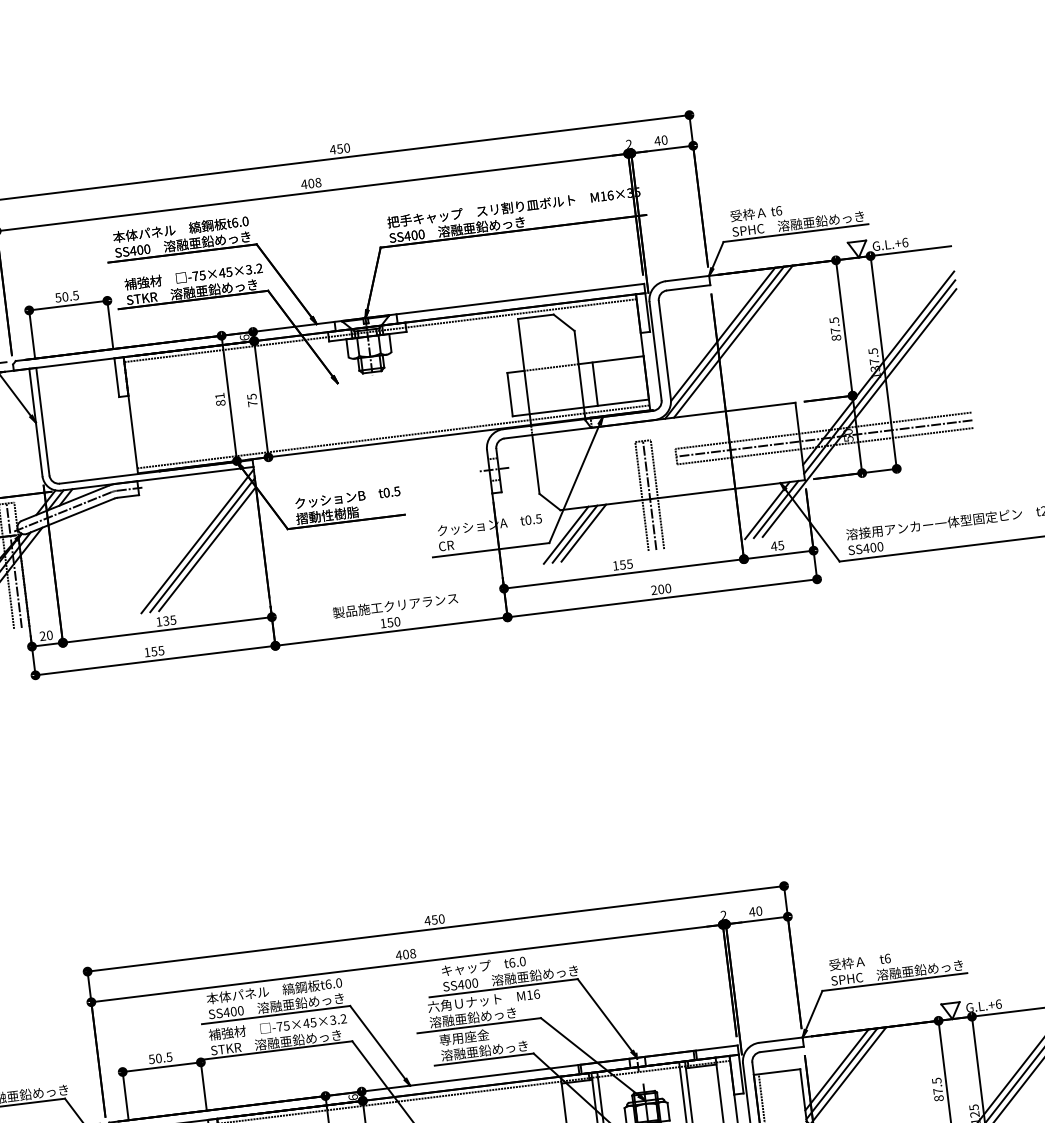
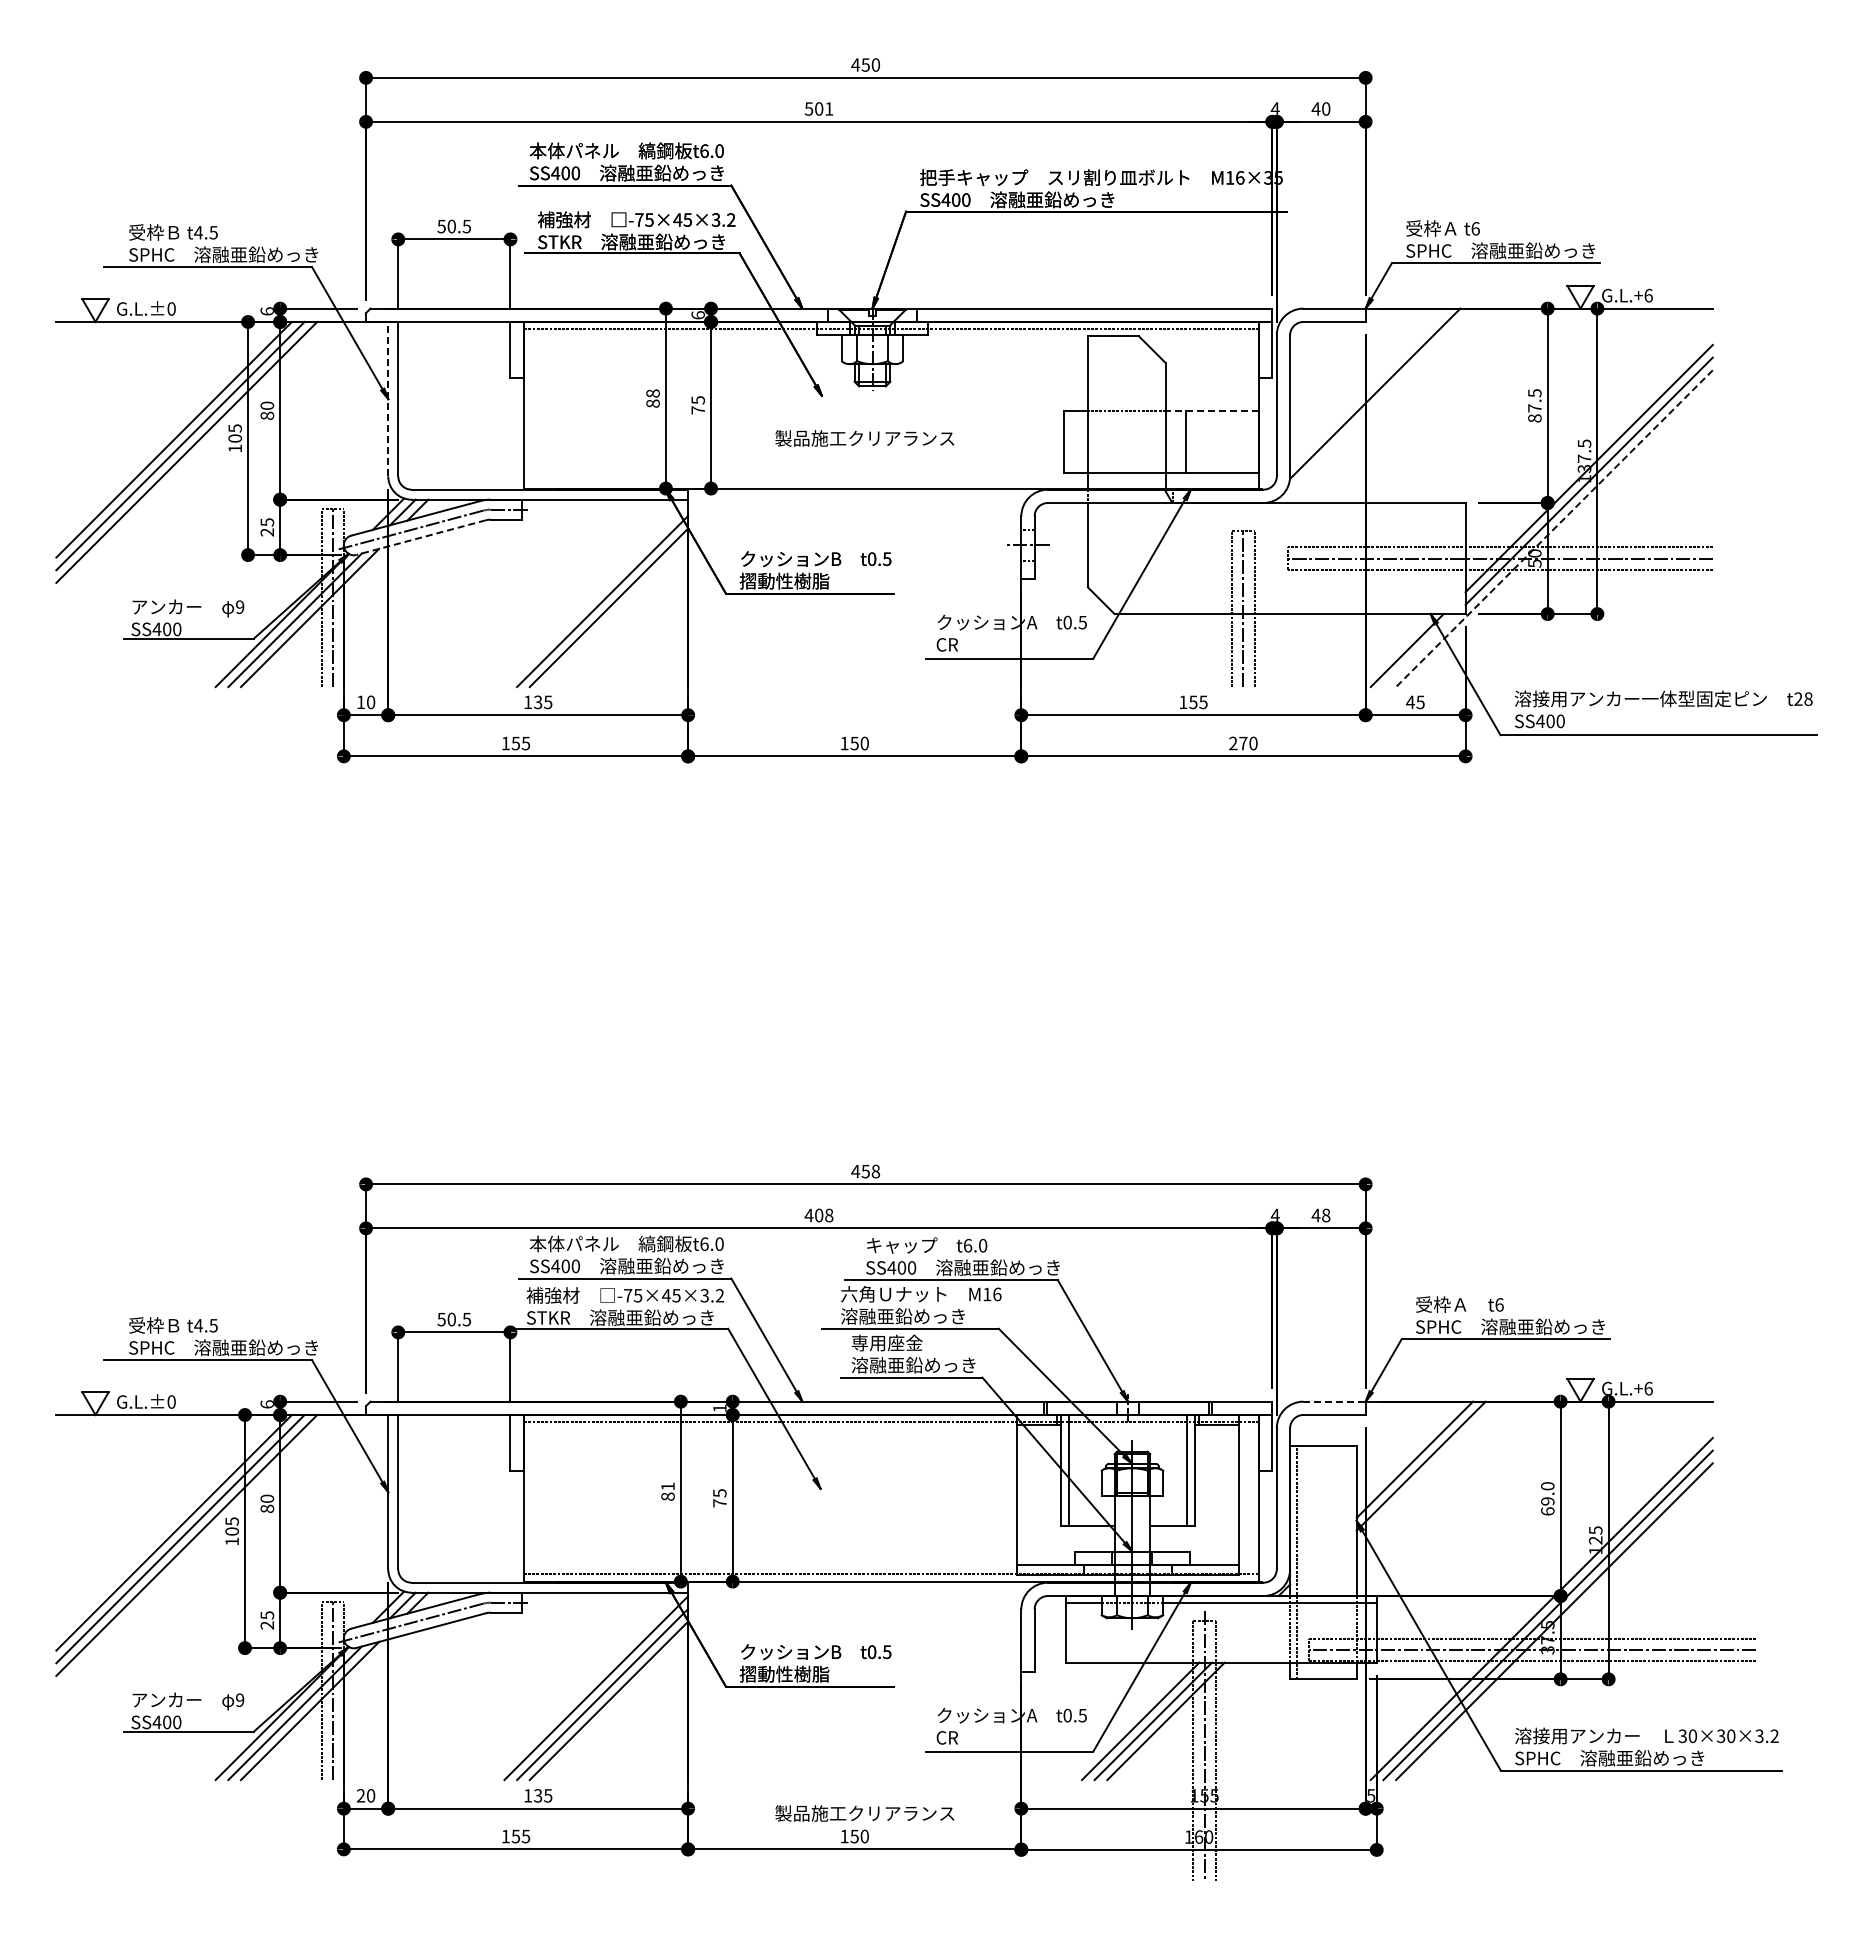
text: (628, 144) -> (1274, 108), 2 -> 4
text: (310, 183) -> (818, 108), 408 -> 501
line: (733, 341) -> (1388, 405), removed
line: (724, 342) -> (1375, 405), removed
line: (611, 359) -> (1212, 410), solid -> dashed
text: (219, 396) -> (652, 393), 81 -> 88
line: (859, 412) -> (1554, 528), solid -> dashed
line: (36, 422) -> (388, 398), solid -> dashed
line: (393, 436) -> (891, 481), removed
line: (775, 509) -> (1419, 650), removed
line: (70, 516) -> (421, 537), solid -> dashed
line: (583, 533) -> (1143, 650), removed
line: (574, 534) -> (1130, 650), removed
line: (565, 535) -> (1117, 650), removed
line: (197, 541) -> (596, 595), removed
text: (661, 589) -> (1243, 743), 200 -> 270
text: (395, 605) -> (864, 438), moved
text: (42, 635) -> (360, 701), 20 -> 10
text: (759, 911) -> (1326, 1215), 40 -> 48
text: (723, 914) -> (1274, 1214), 2 -> 4
text: (441, 919) -> (875, 1171), 450 -> 458
line: (781, 1039) -> (1335, 1401), solid -> dashed
line: (836, 1069) -> (1408, 1453), removed
text: (937, 1089) -> (1547, 1498), 87.5 -> 69.0
text: (353, 1097) -> (719, 1408), 6 -> 1

